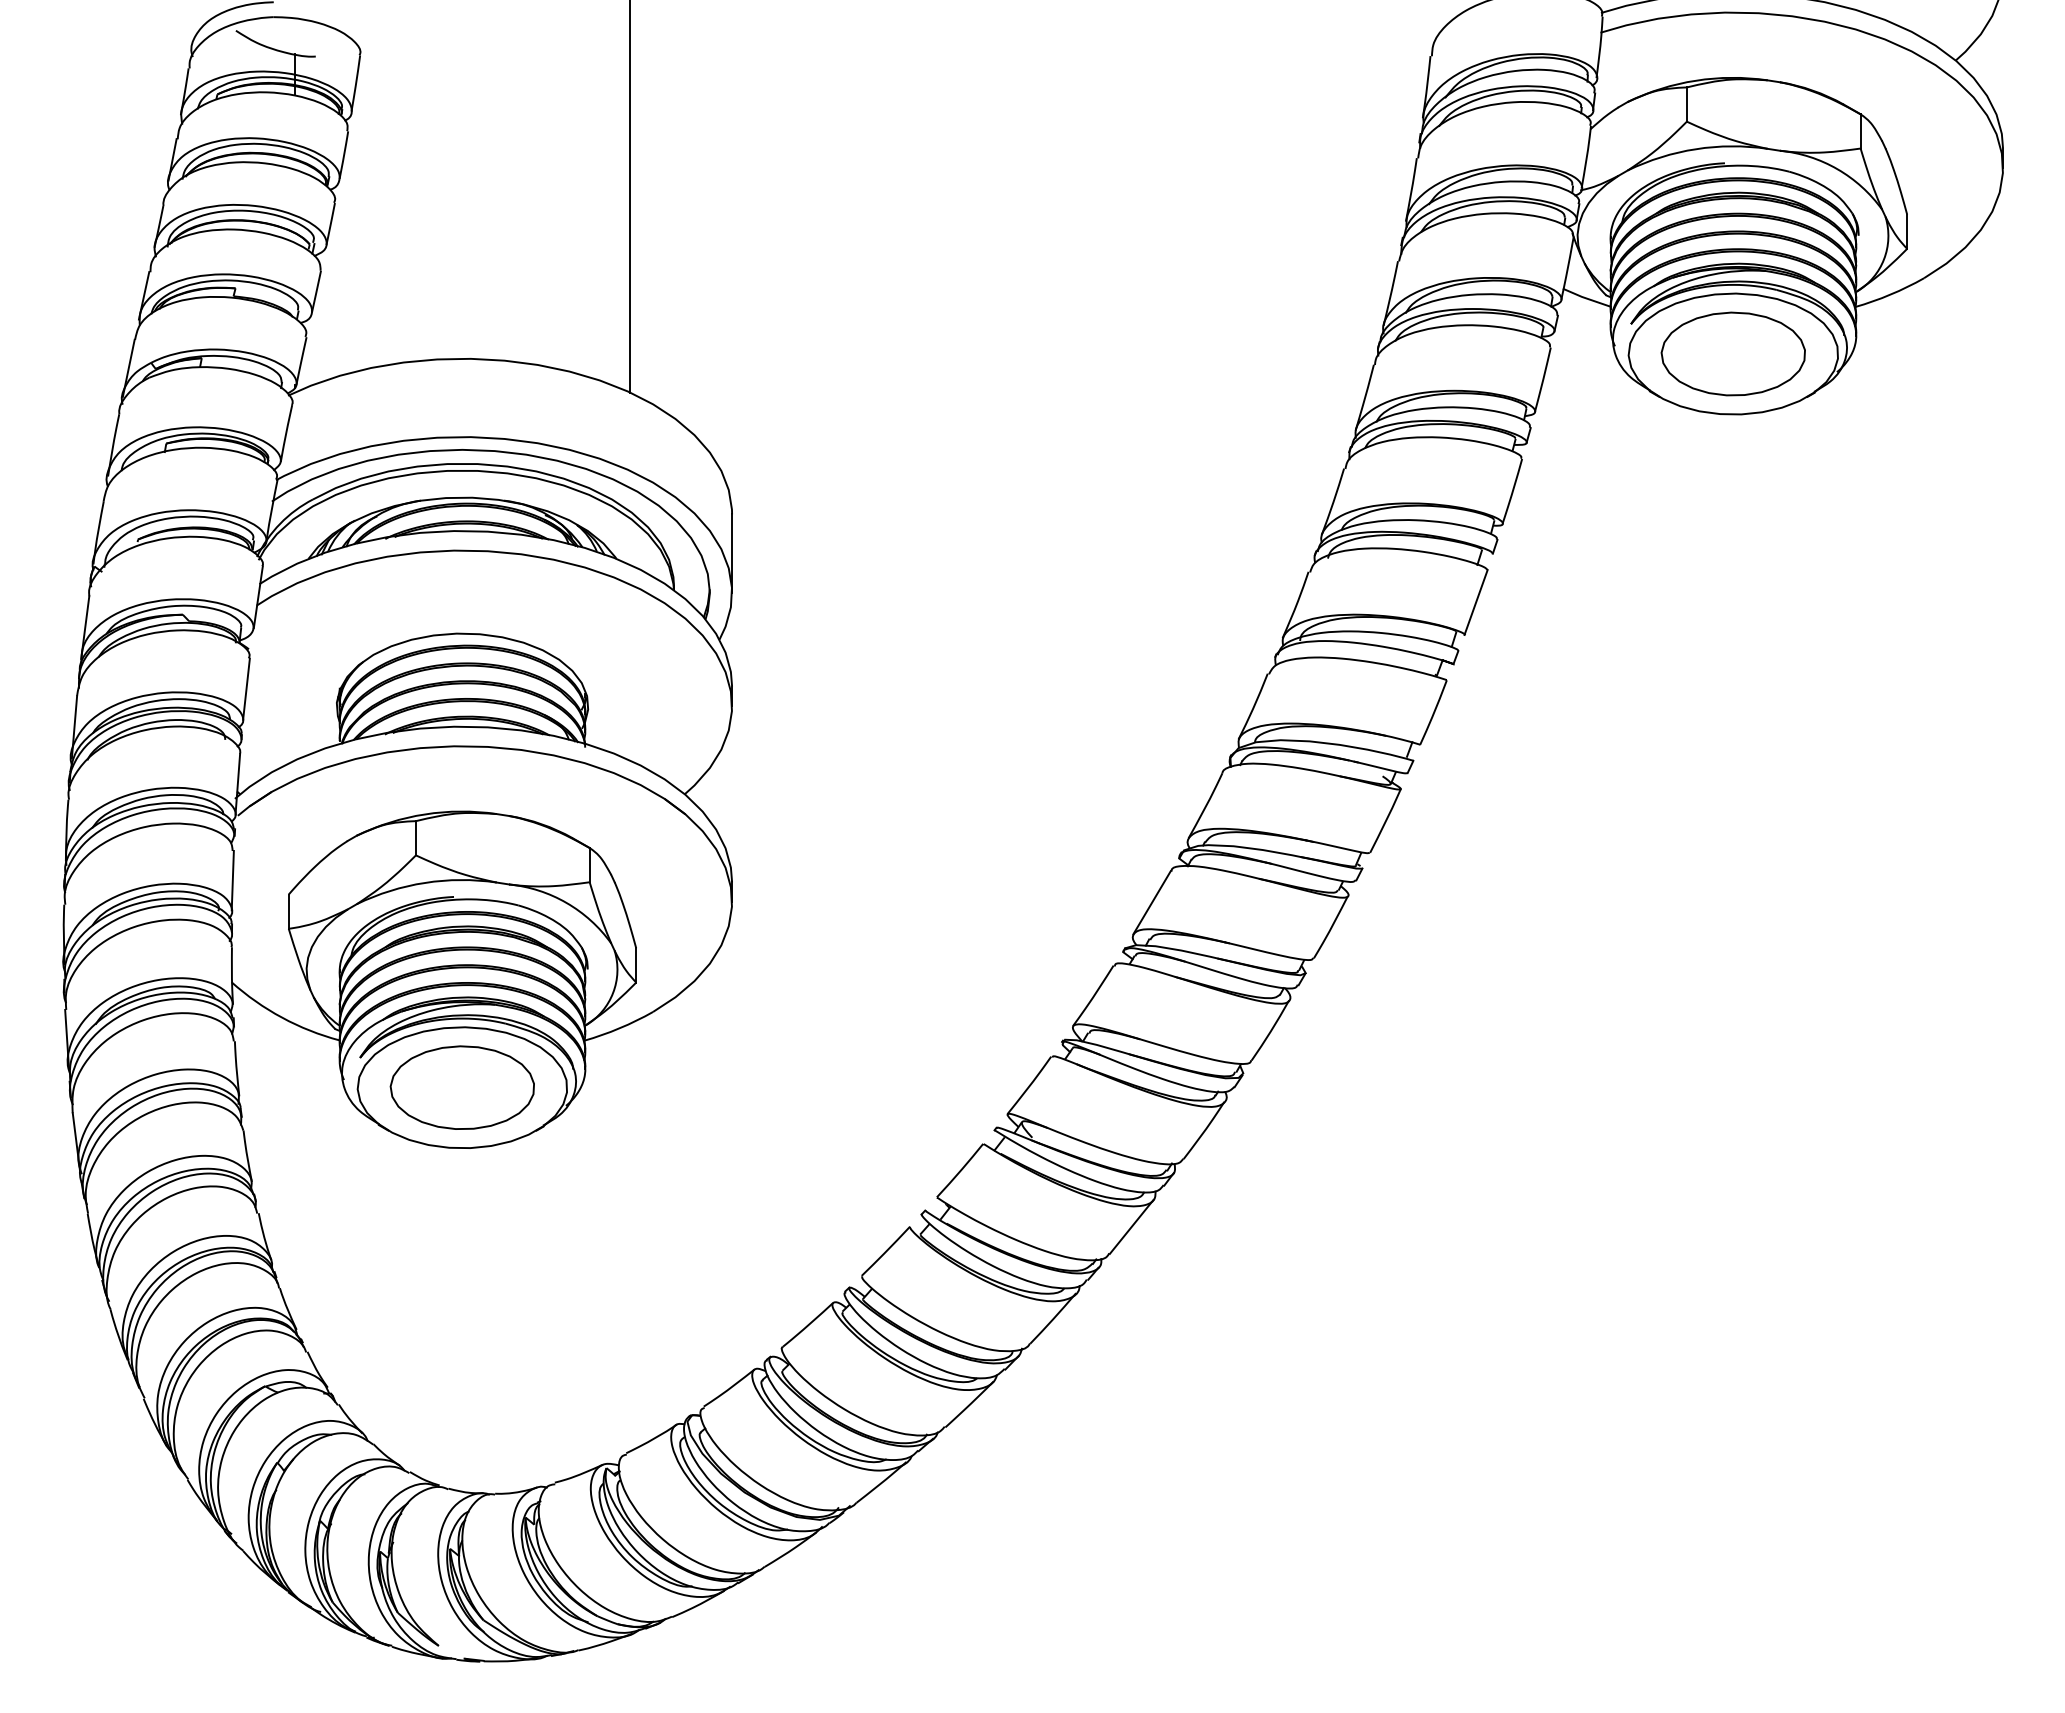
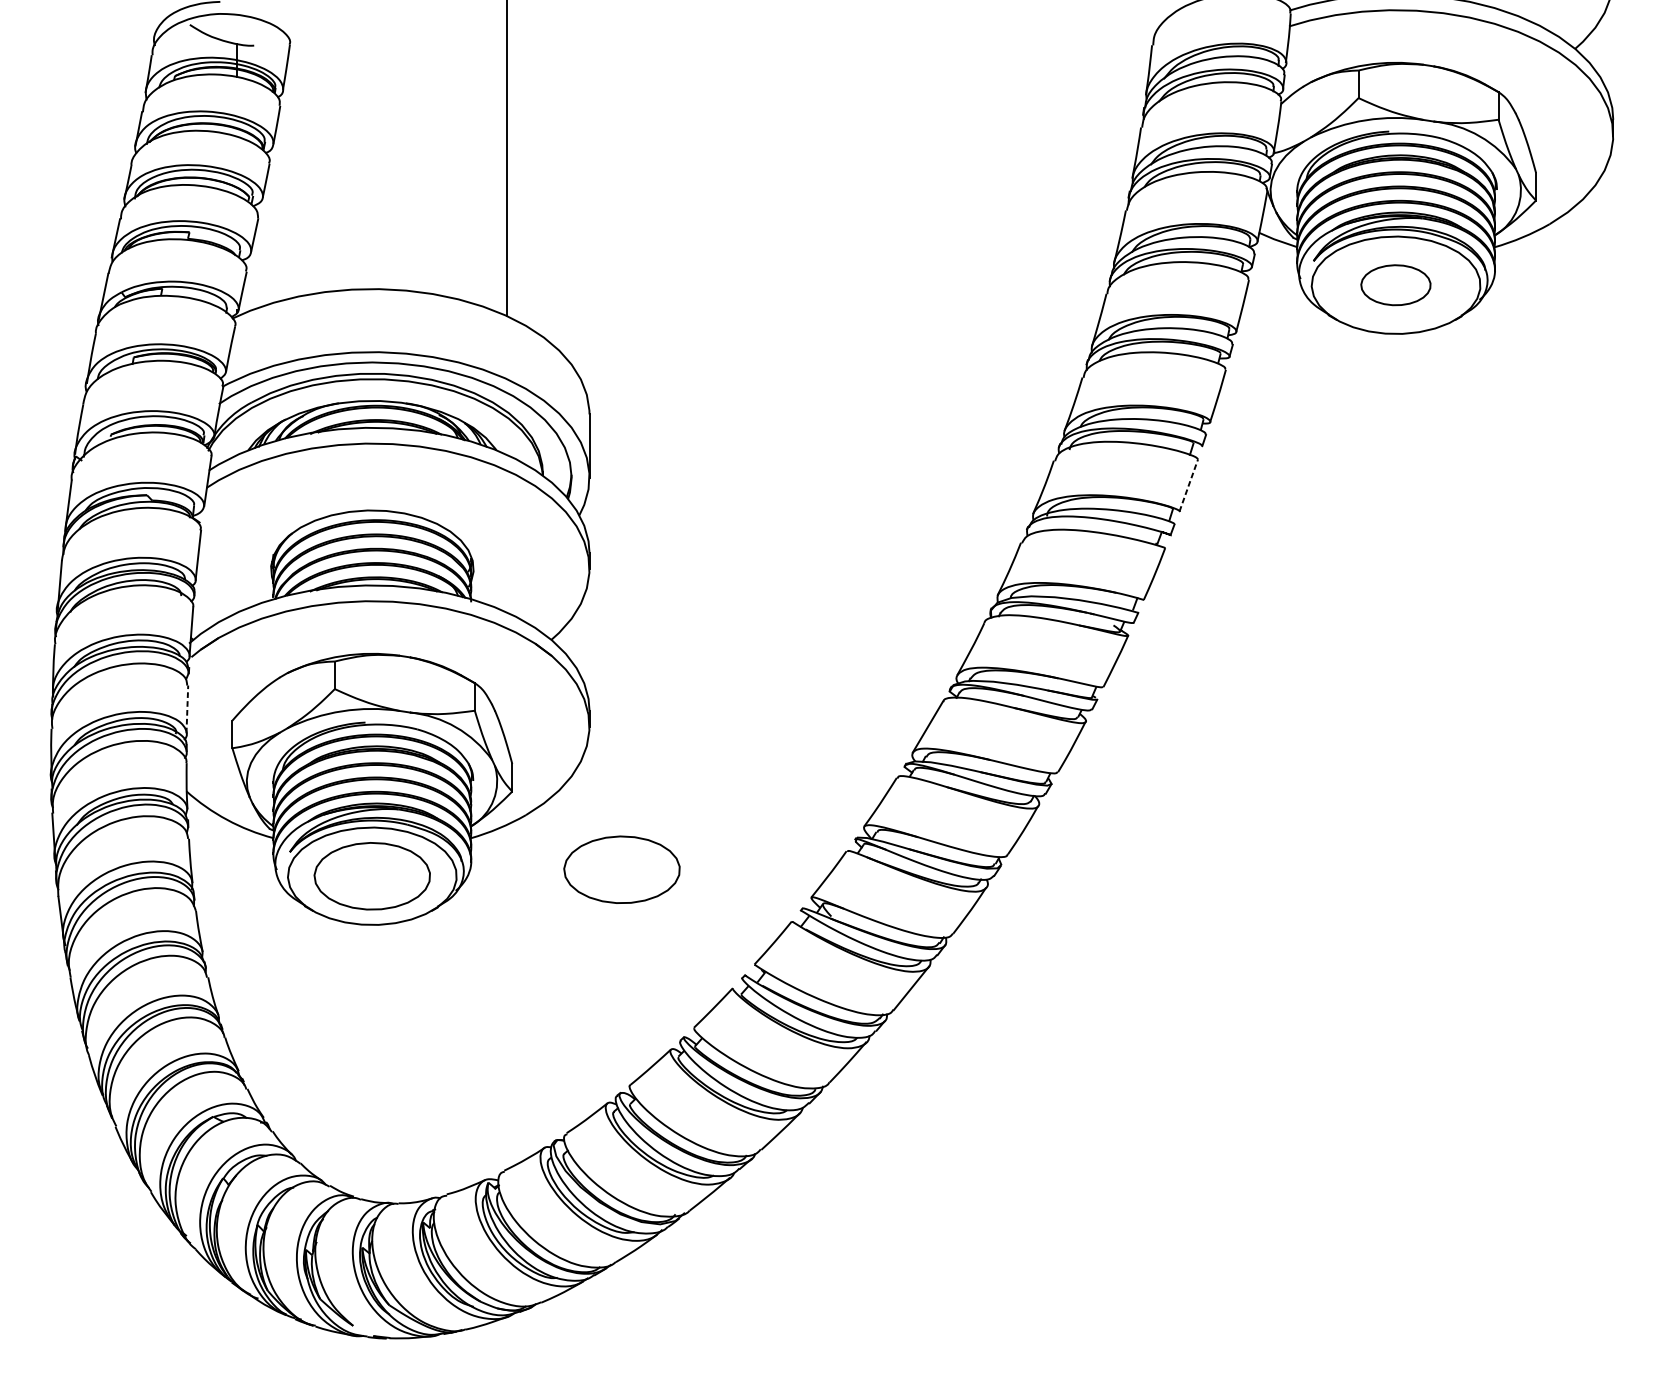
part: (1732, 353) -> (1395, 284), size x0.6
line: (1476, 602) -> (1189, 485), solid -> dashed
line: (232, 880) -> (187, 709), solid -> dashed
part: (771, 1079) -> (621, 869), added

